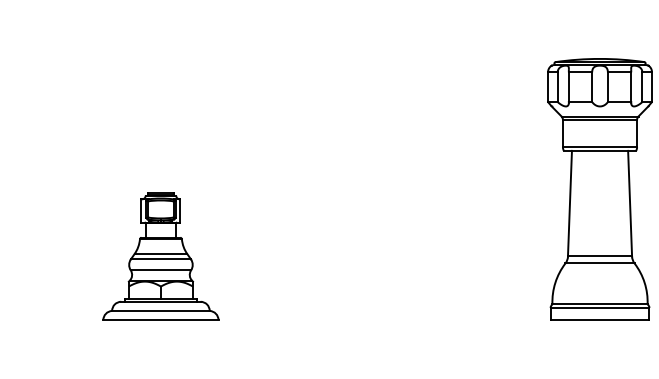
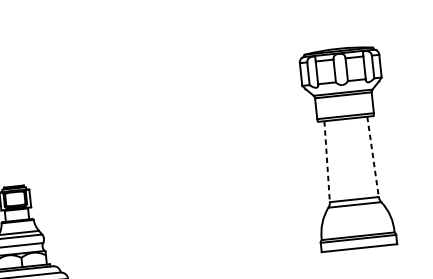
line: (569, 203) -> (326, 161), solid -> dashed
line: (630, 203) -> (373, 156), solid -> dashed

